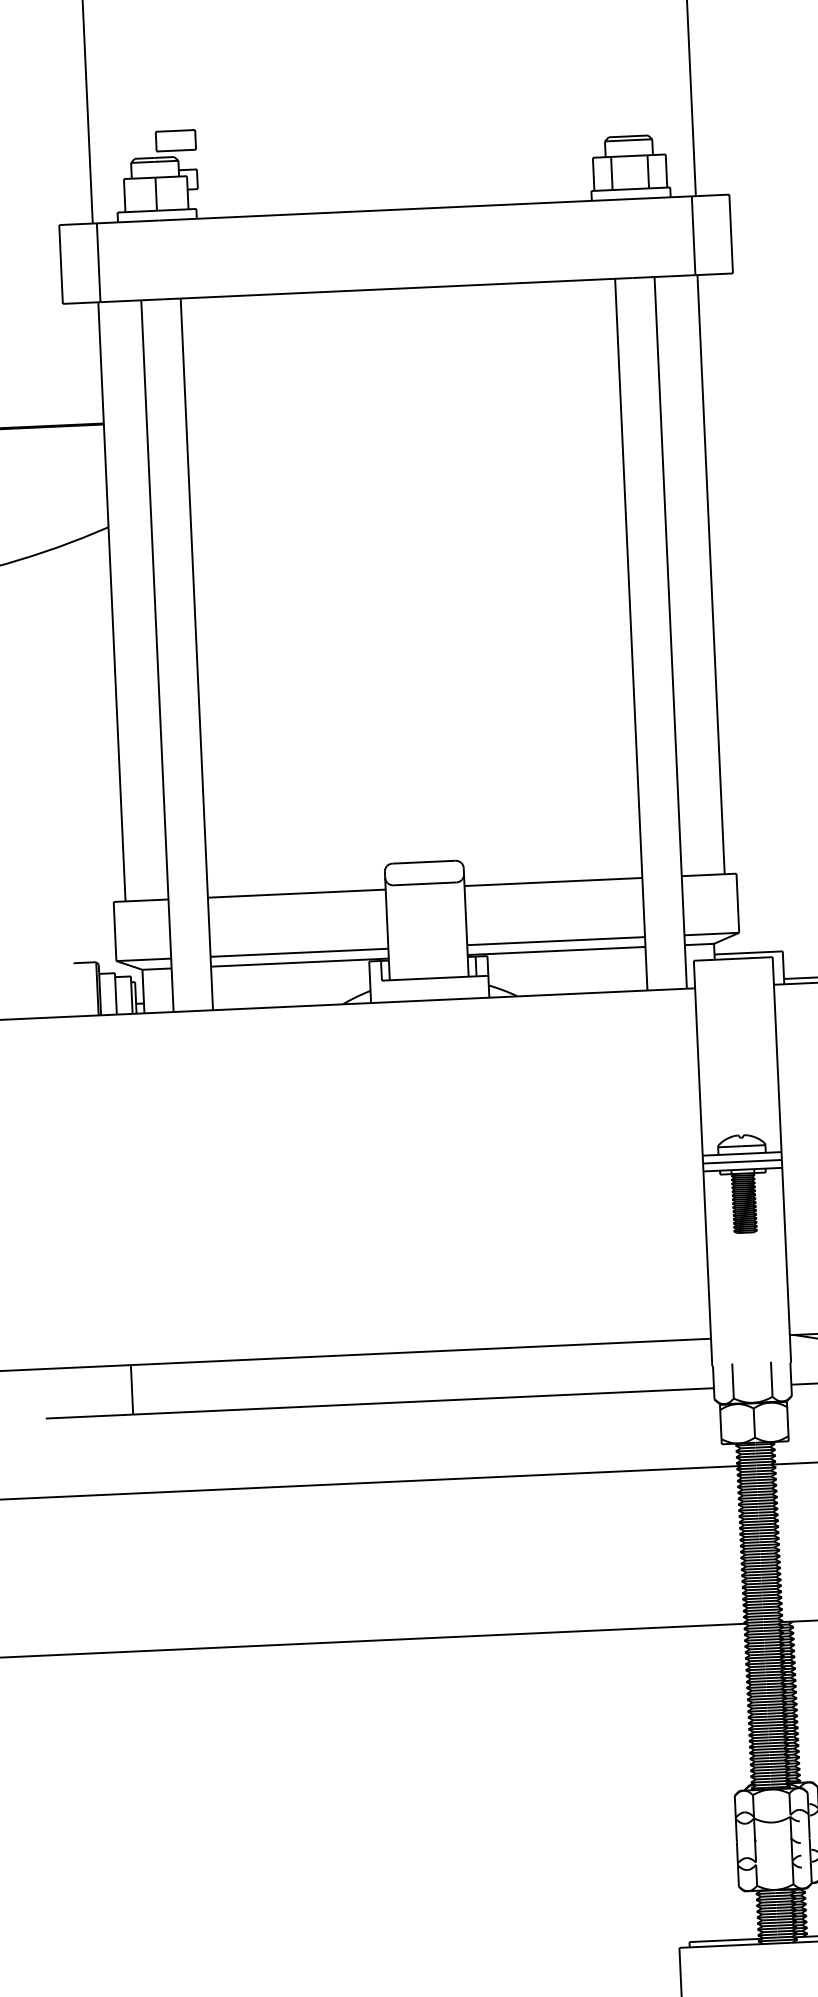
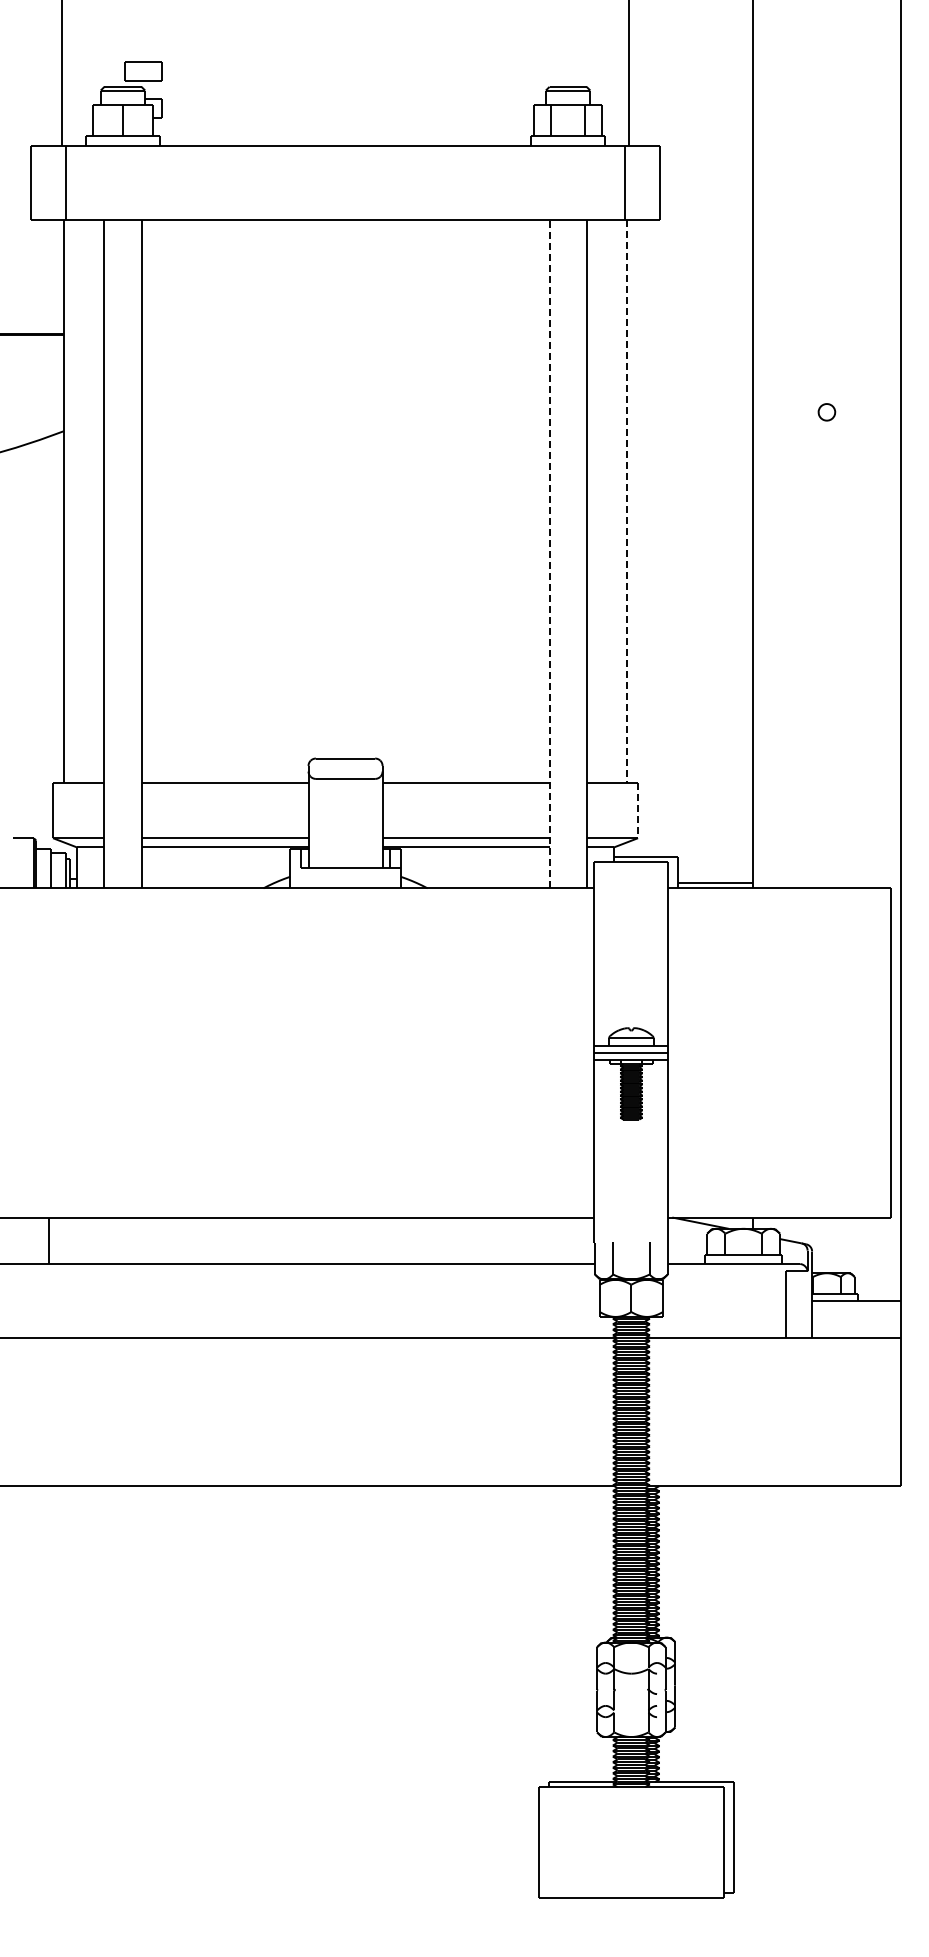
line: (710, 574) -> (626, 501), solid -> dashed
line: (631, 634) -> (549, 553), solid -> dashed
line: (738, 903) -> (638, 810), solid -> dashed

